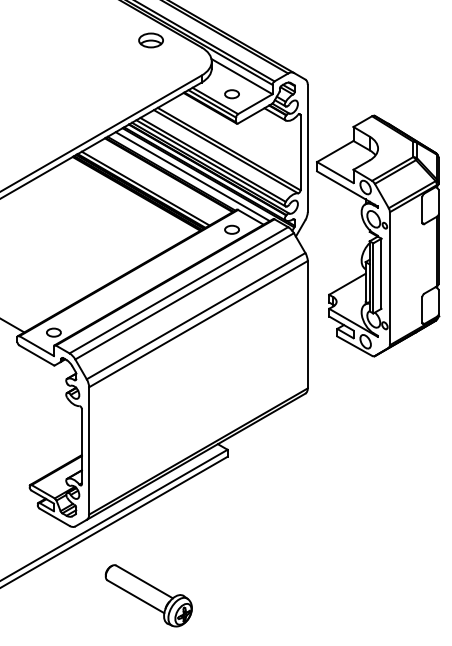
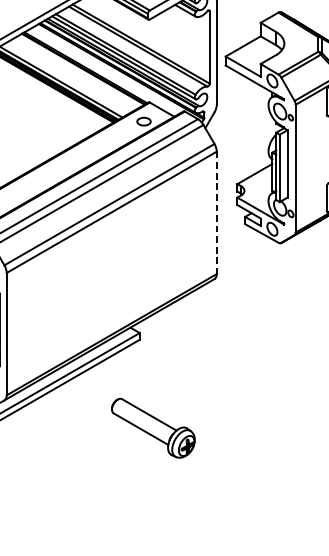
line: (192, 176) -> (106, 70), removed
line: (307, 324) -> (216, 212), solid -> dashed
part: (148, 595) -> (153, 427), moved

